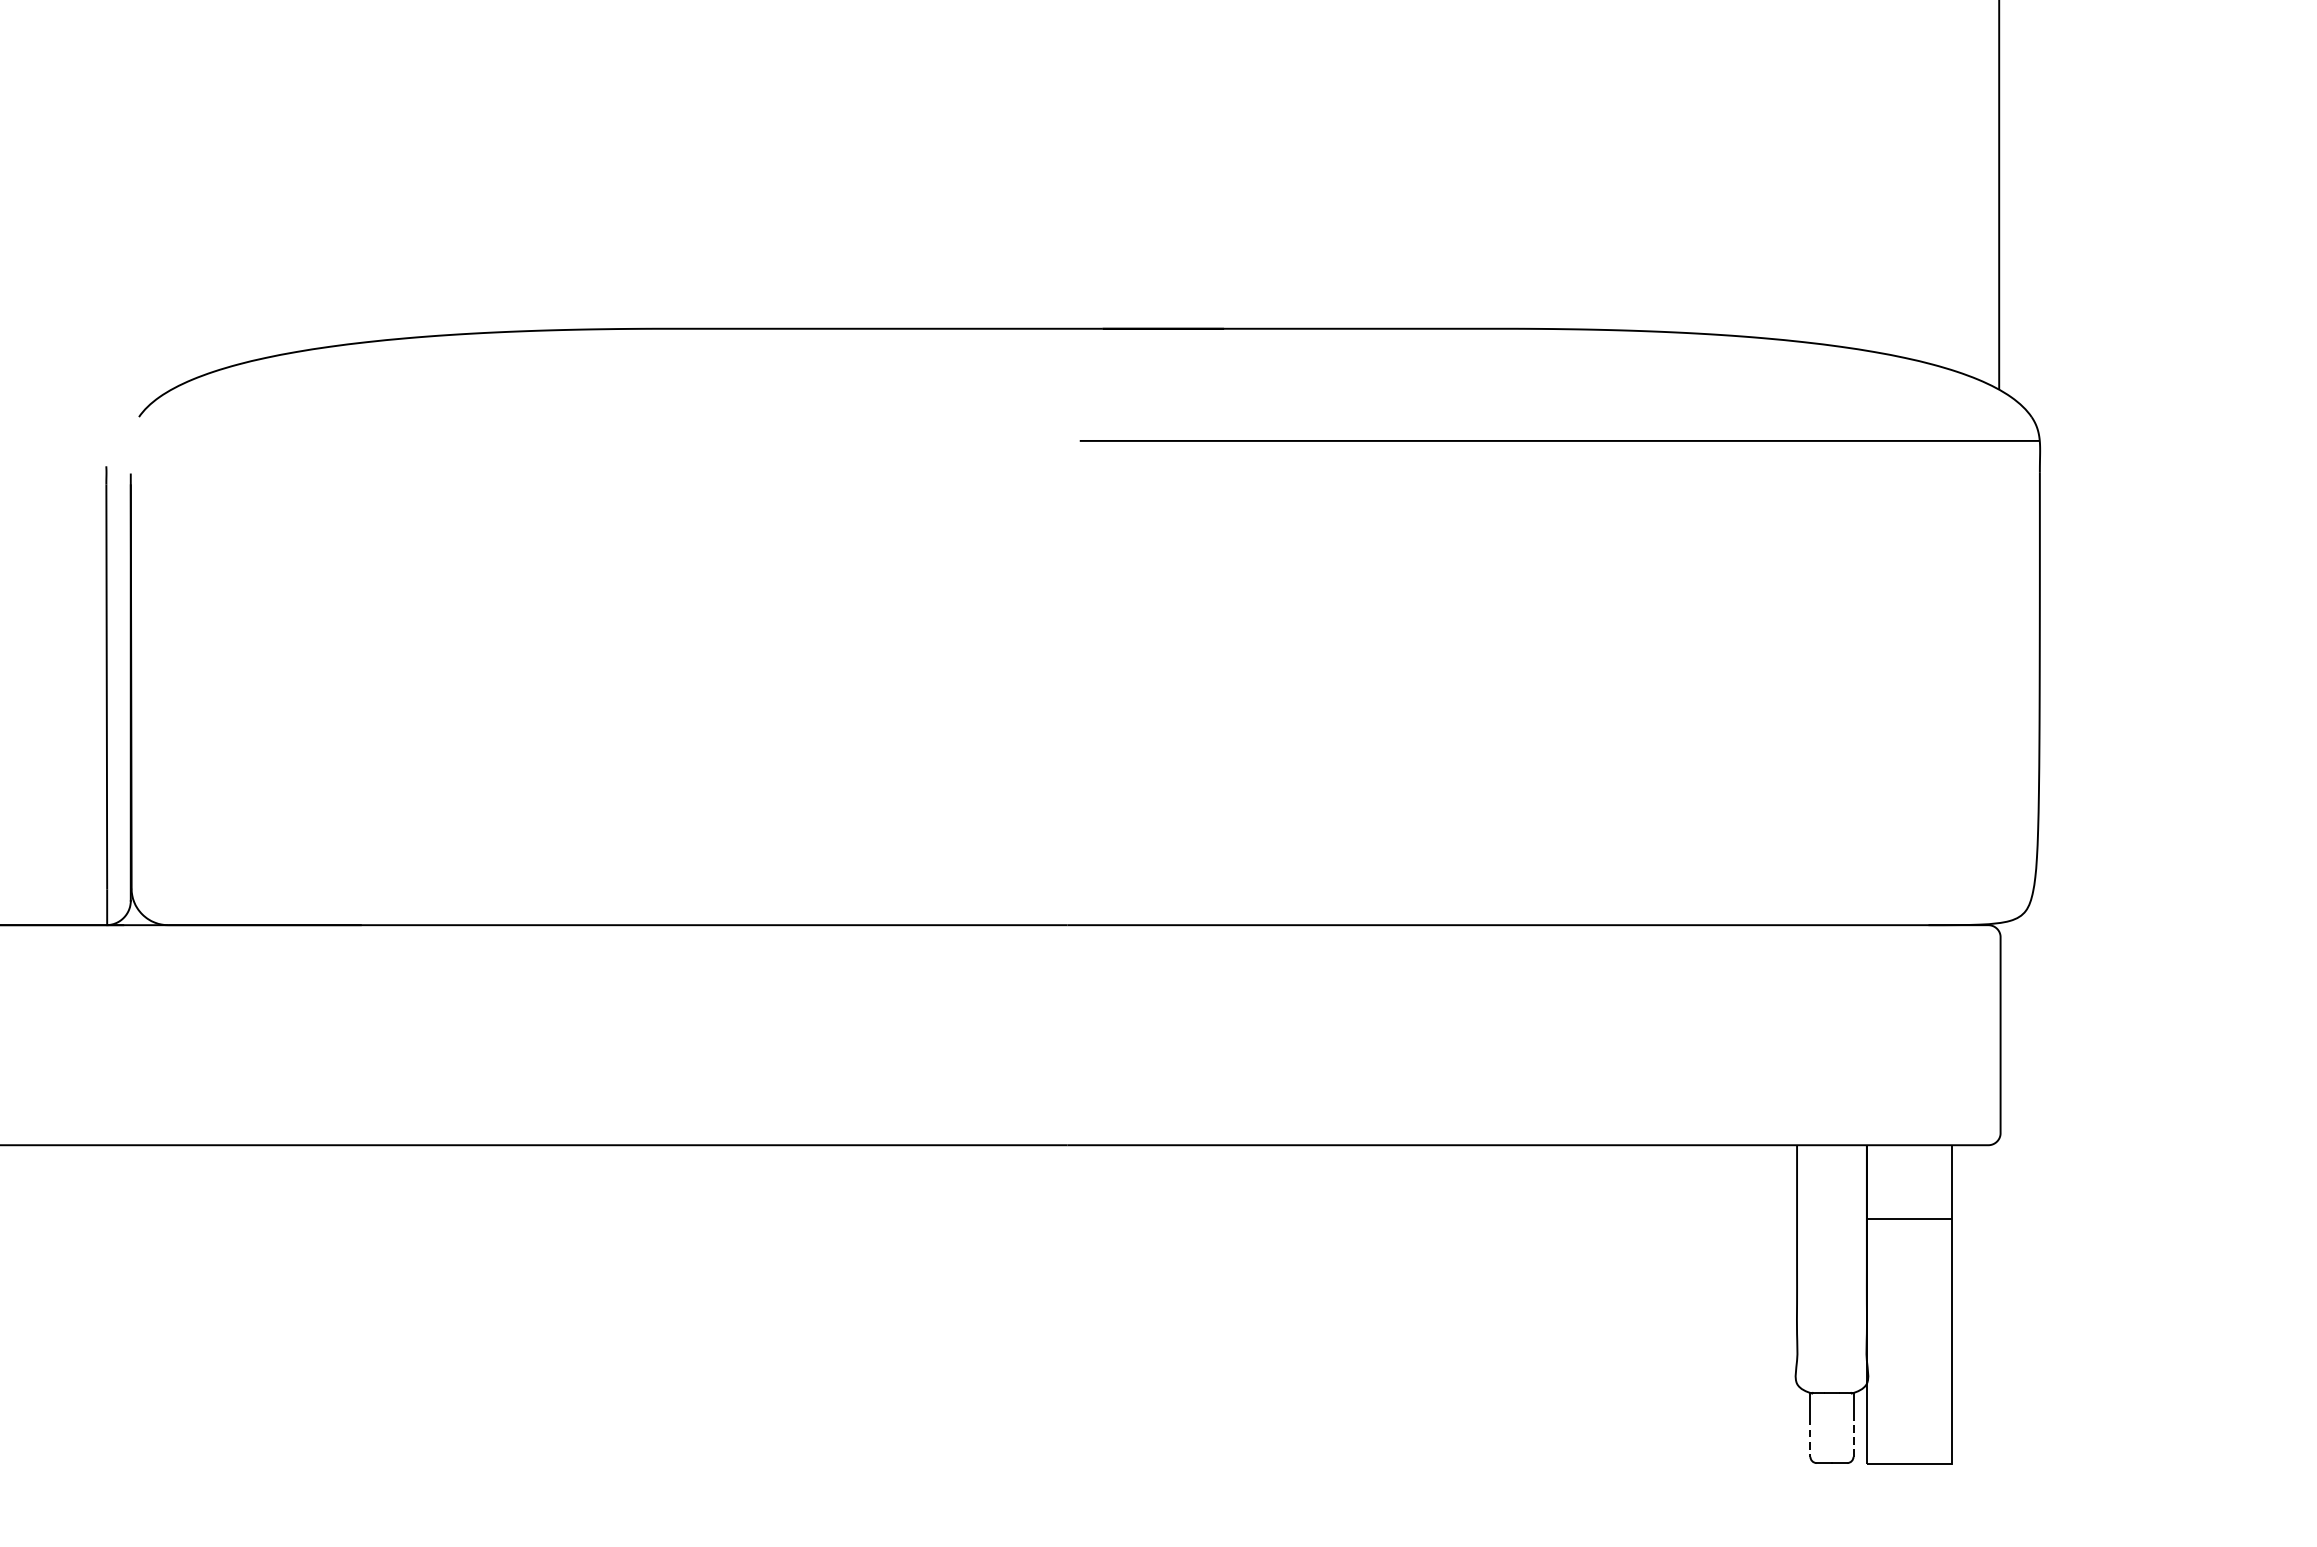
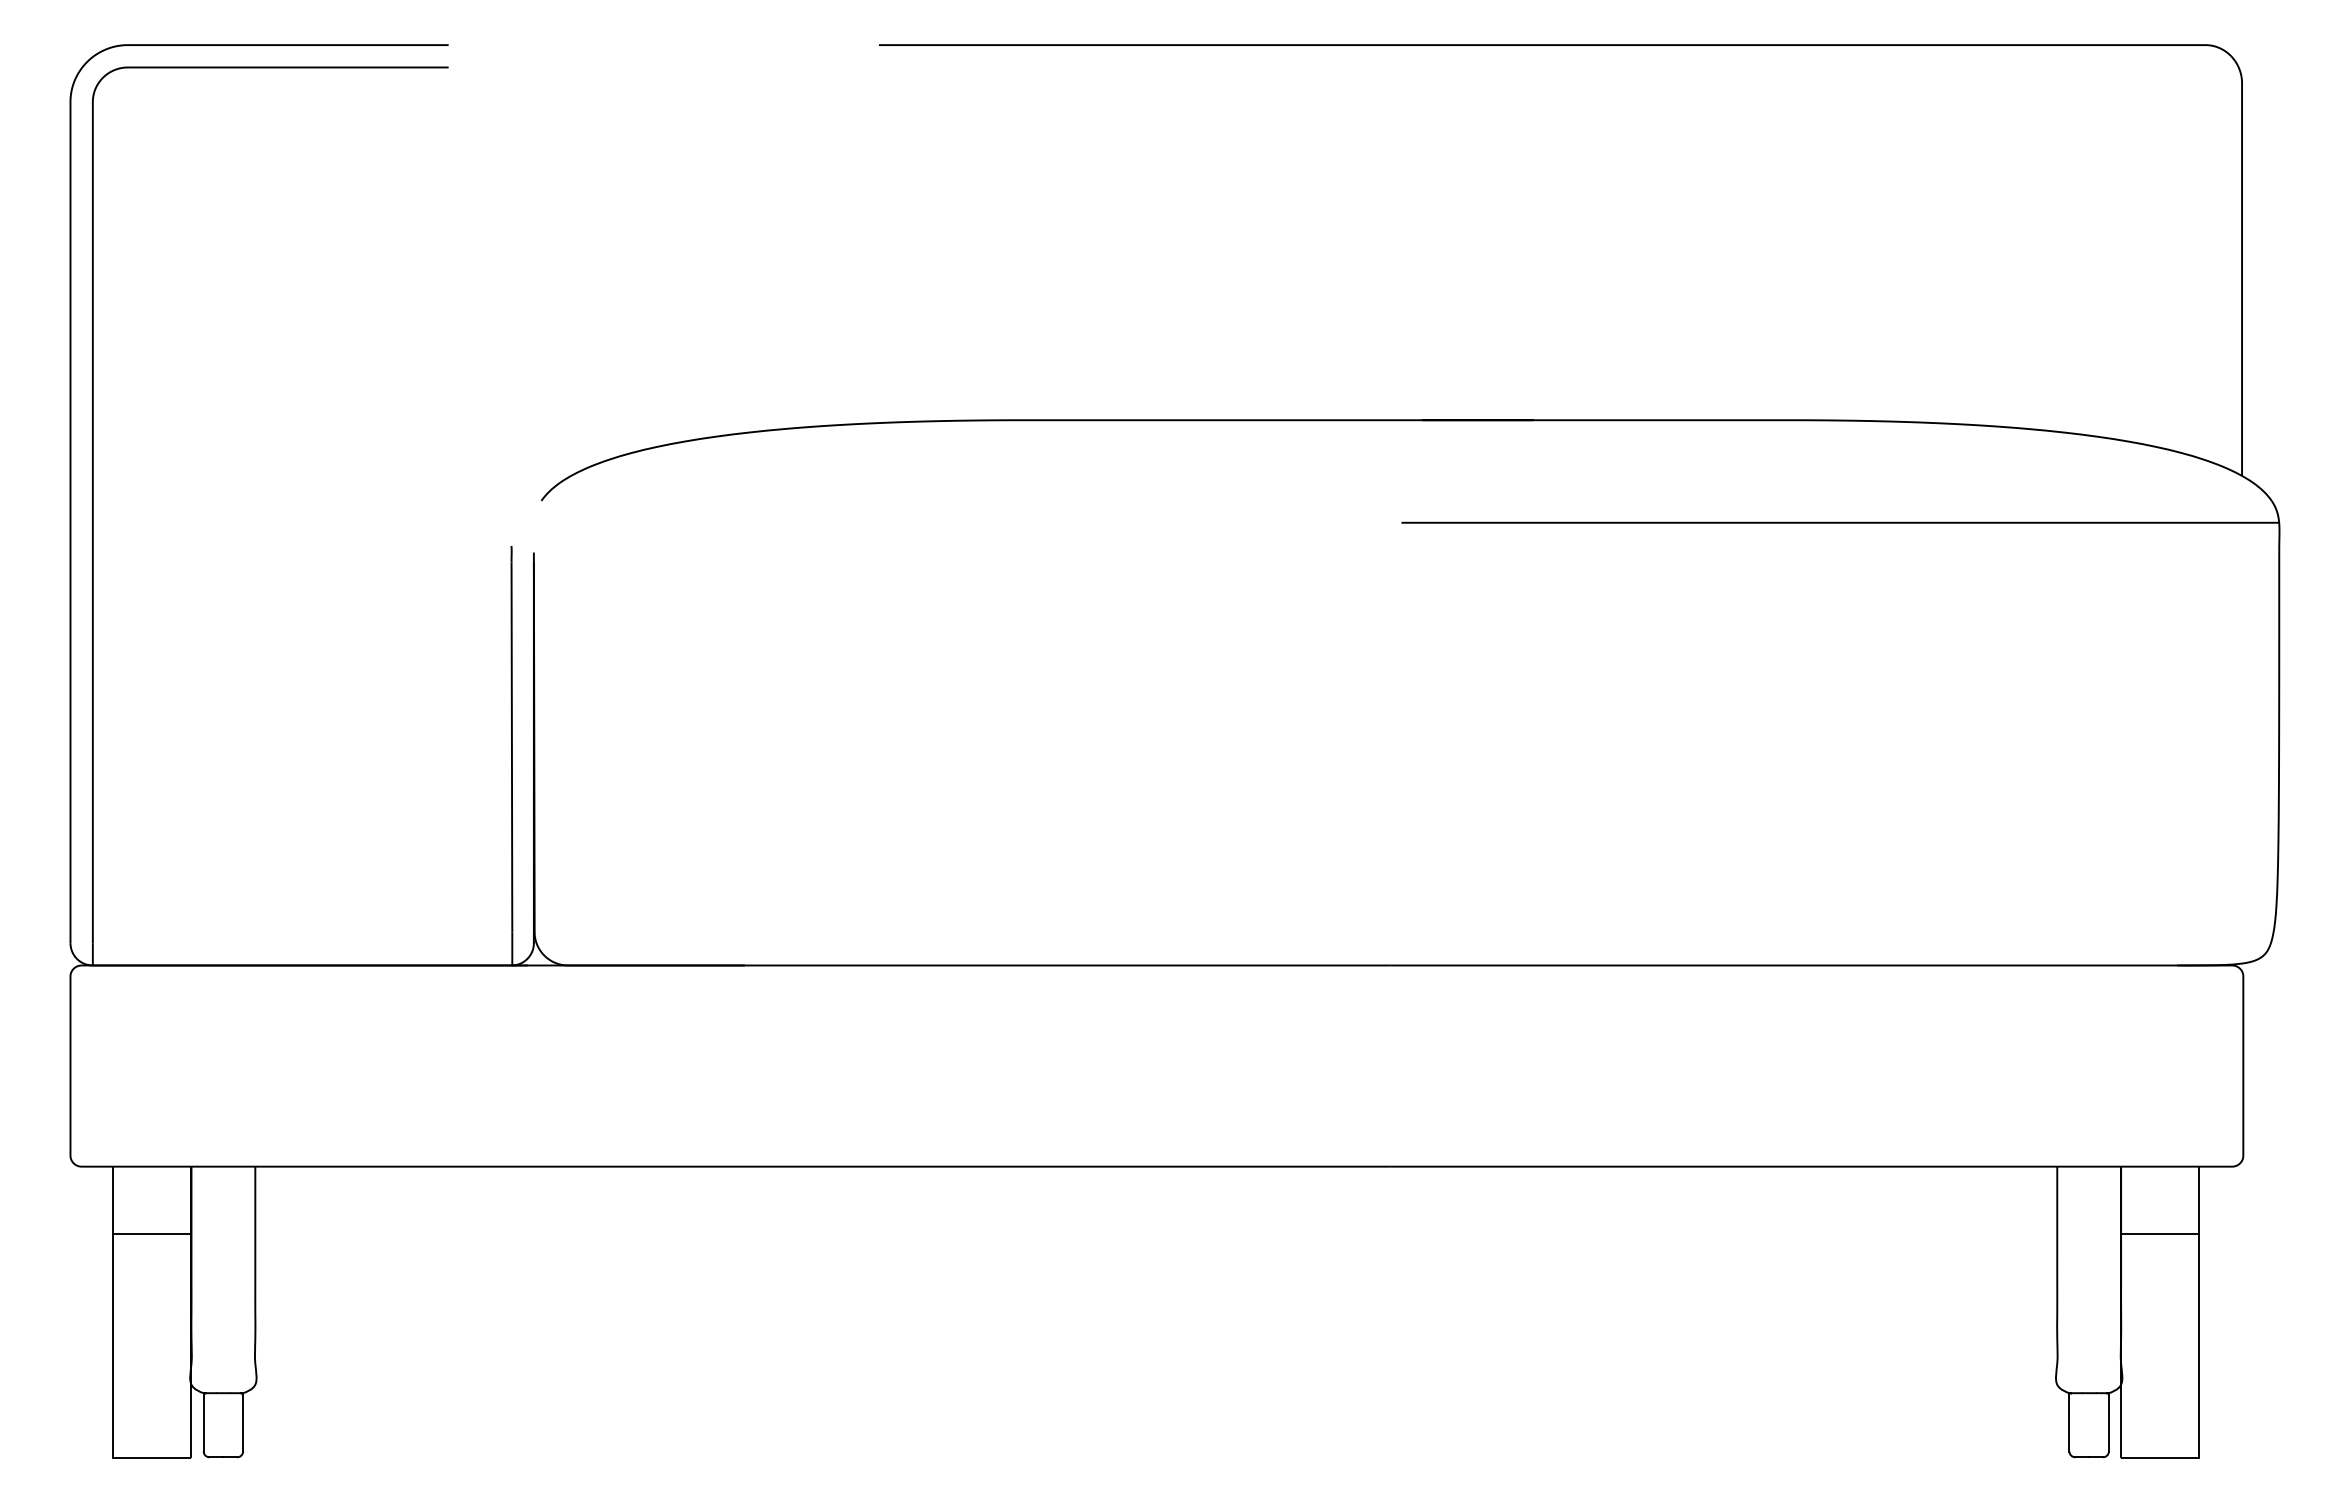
line: (1810, 1437) -> (2069, 1433), dashed -> solid
line: (1853, 1437) -> (2108, 1433), dashed -> solid

